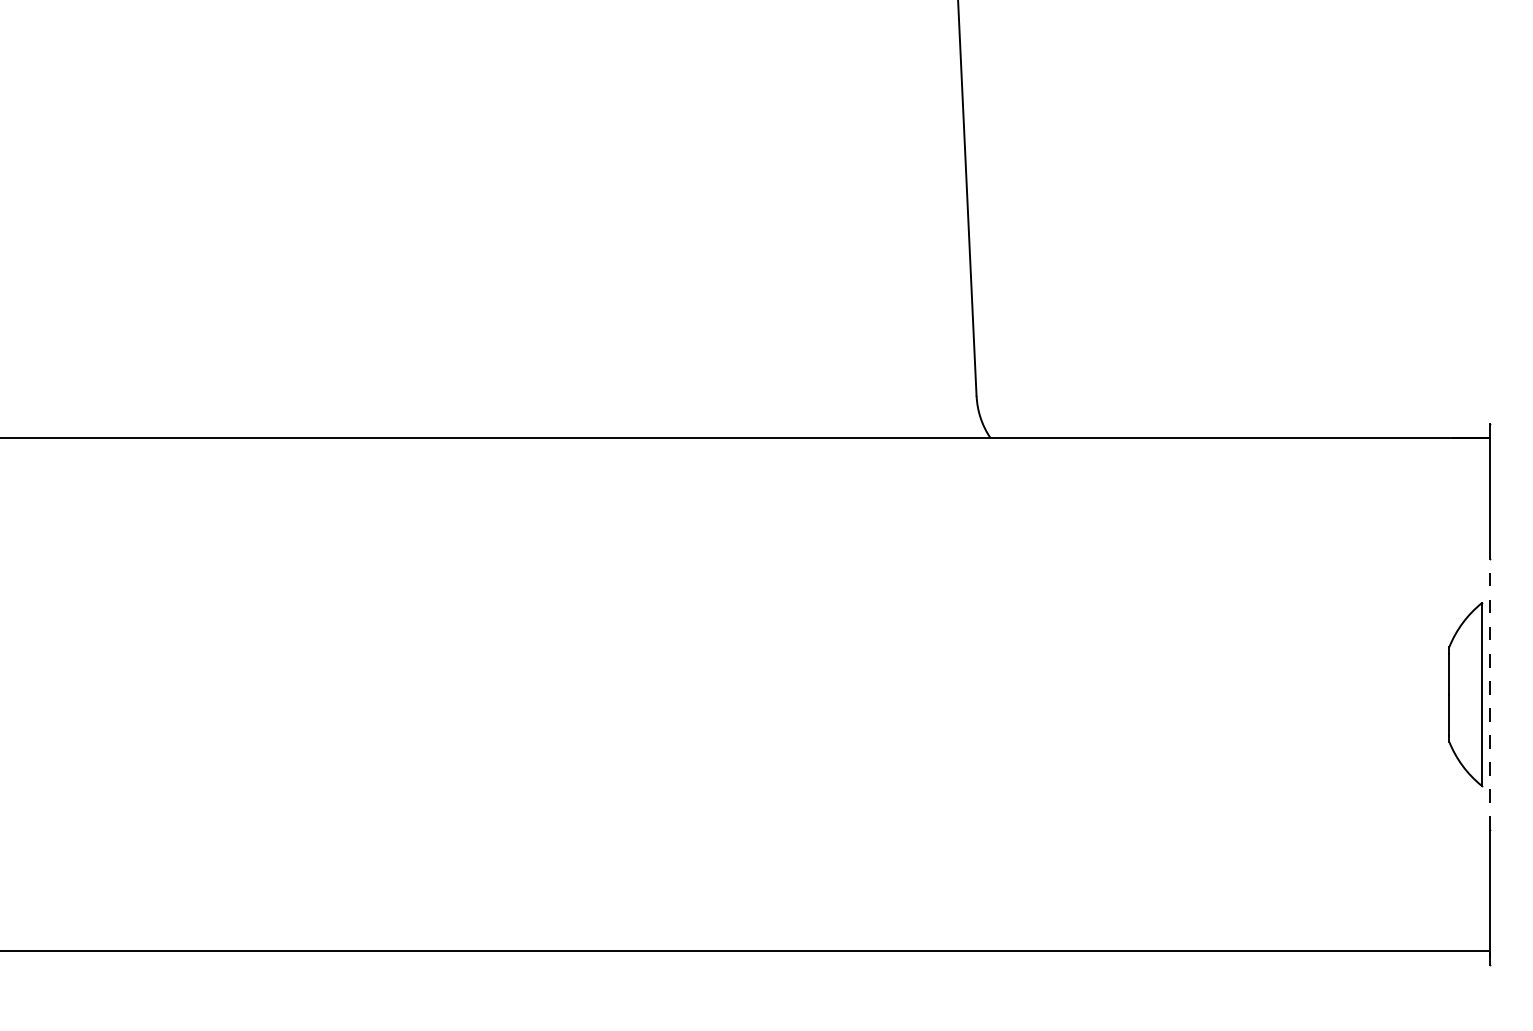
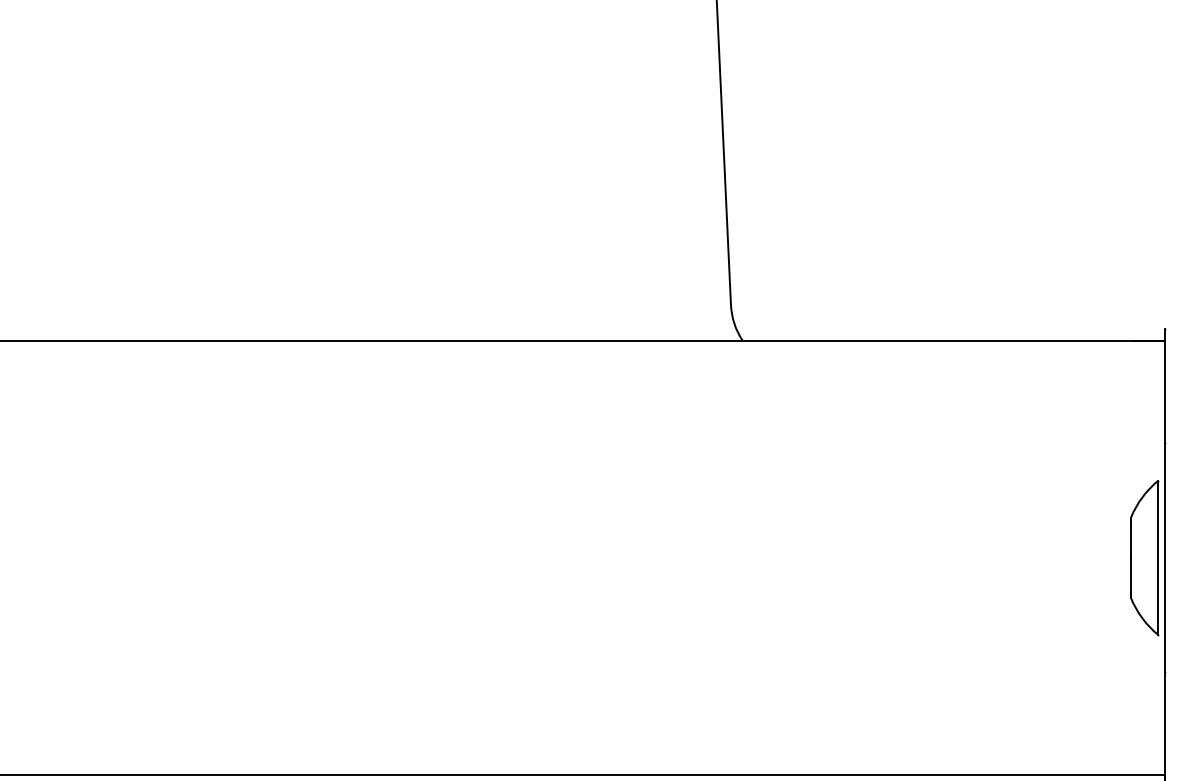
line: (1489, 694) -> (1164, 557), dashed -> solid

